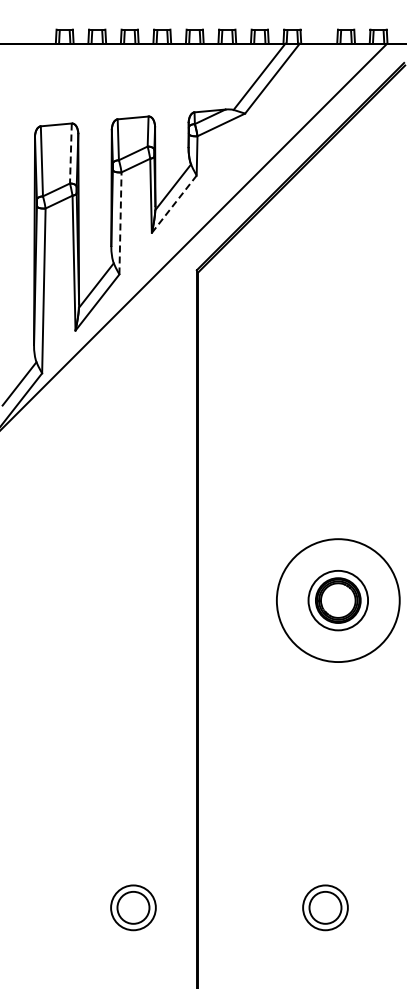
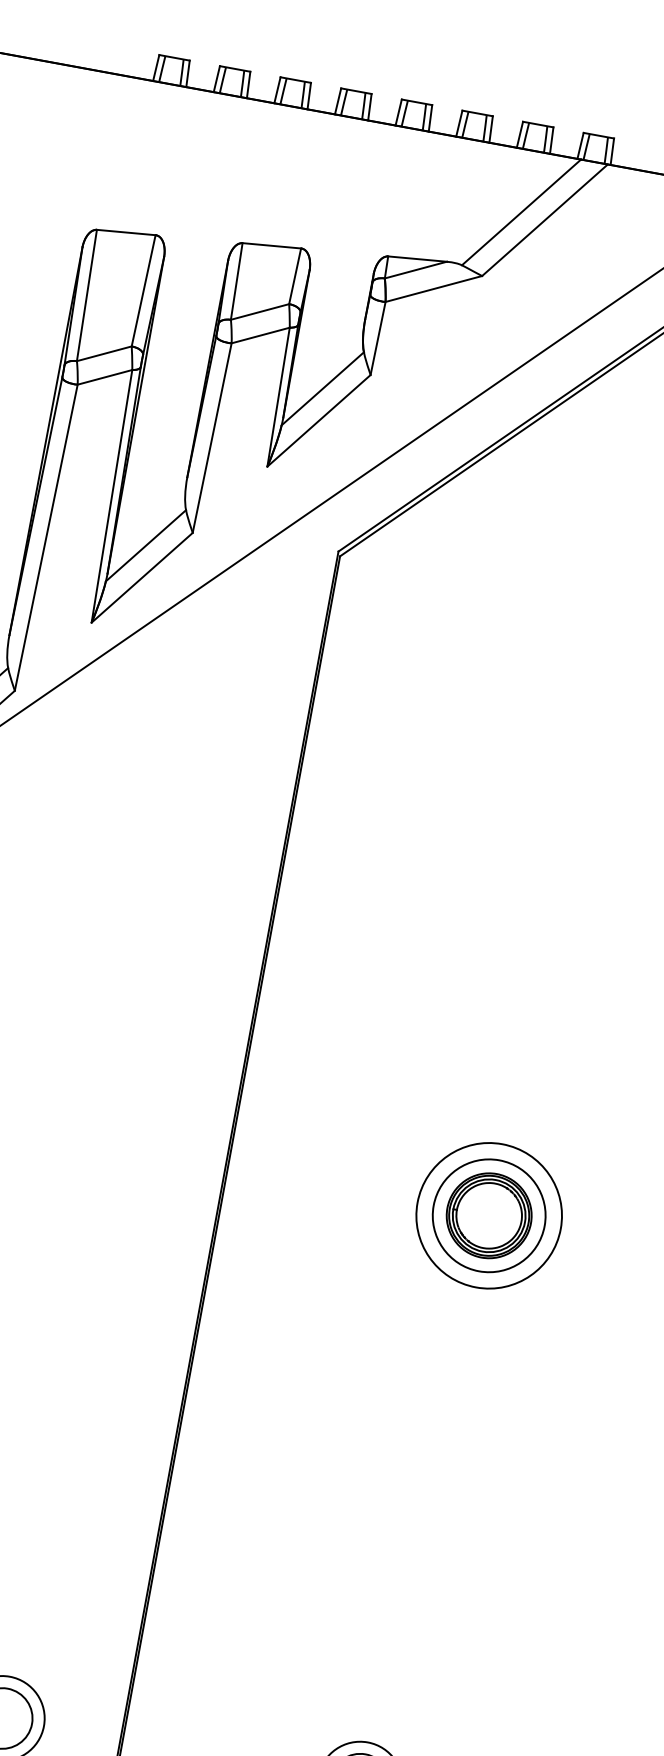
line: (70, 154) -> (142, 292), dashed -> solid
line: (174, 203) -> (319, 419), dashed -> solid
line: (120, 222) -> (212, 436), dashed -> solid
circle: (337, 600) -> (487, 1215), size x0.62

